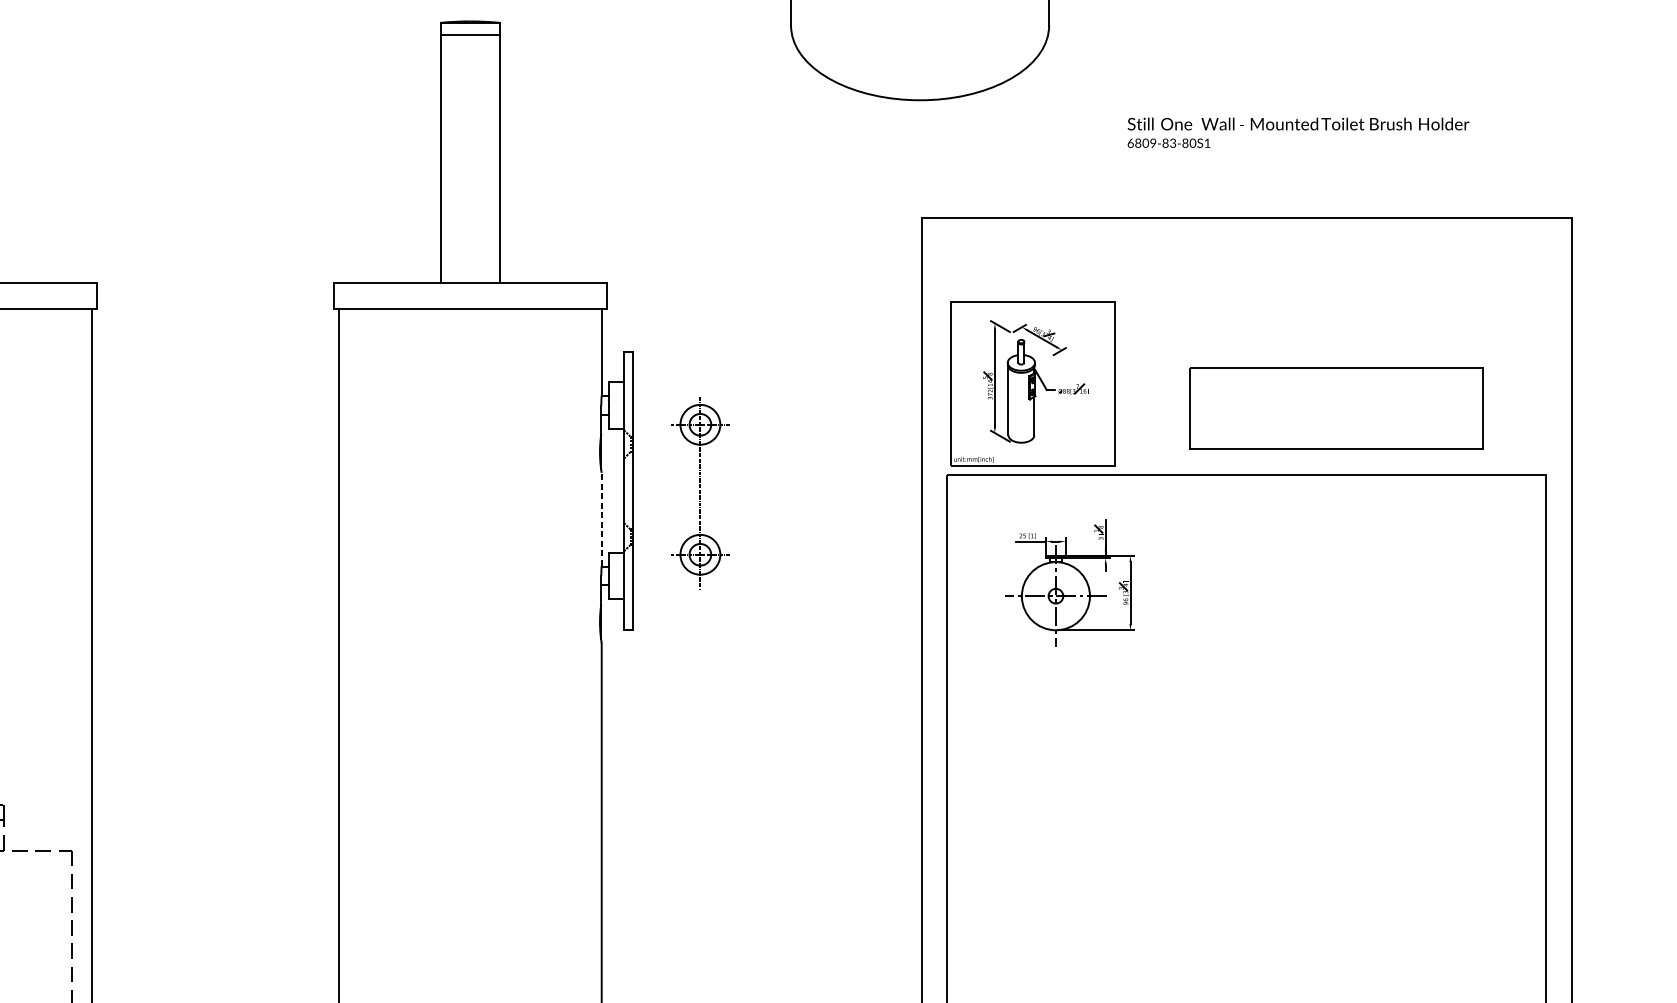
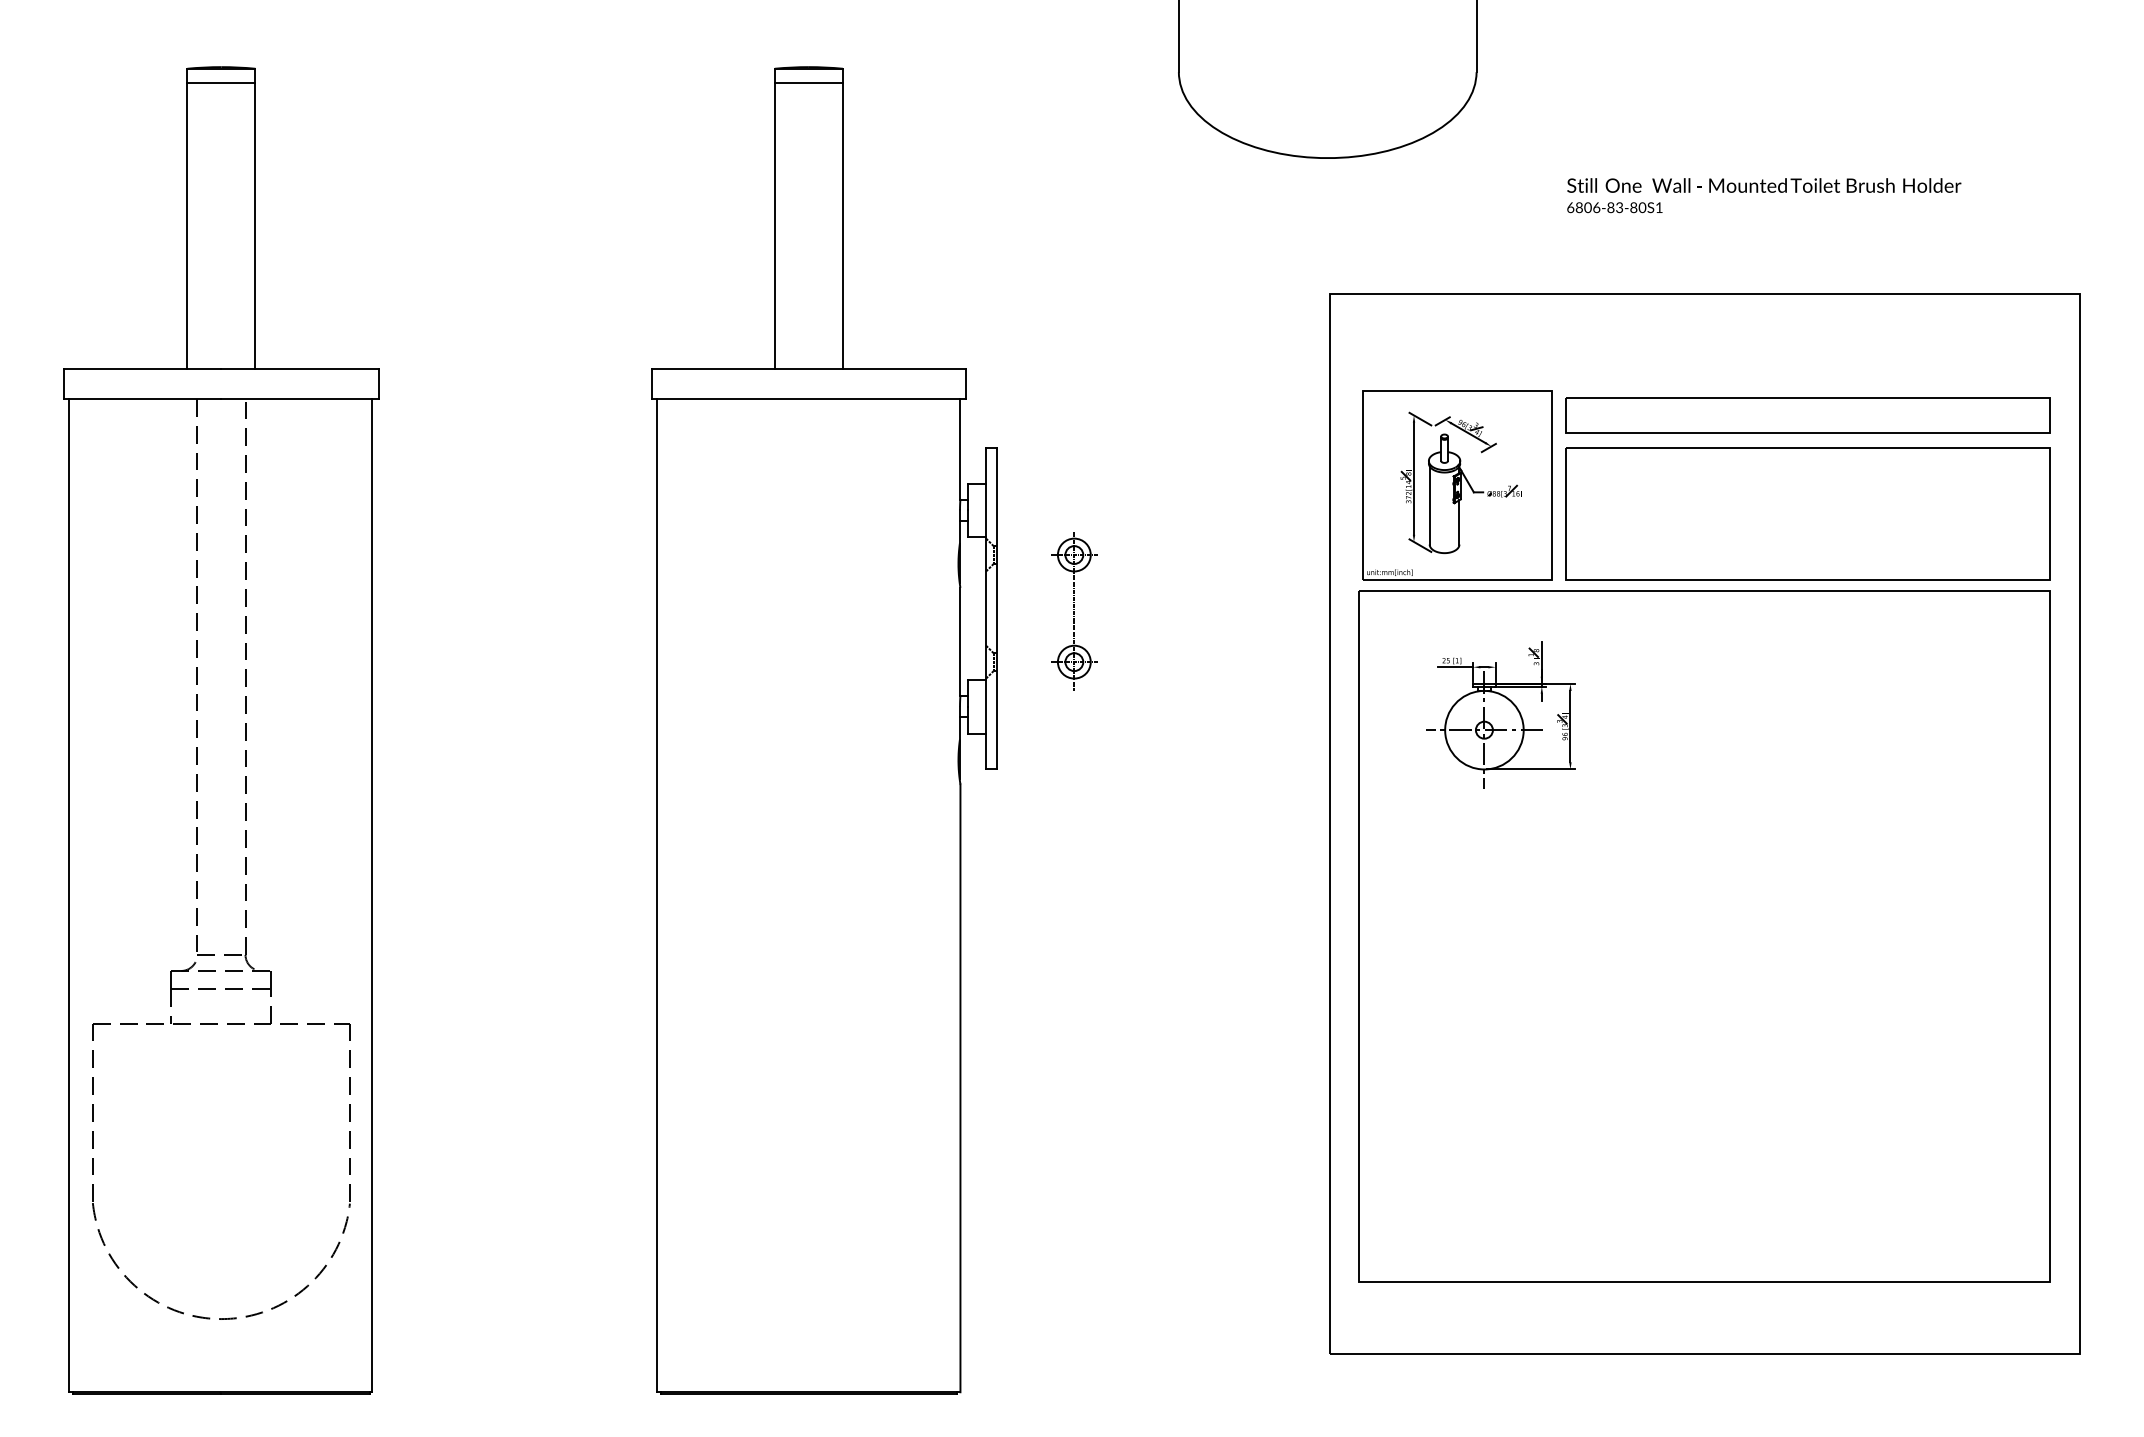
text: (1153, 143) -> (1596, 207), 6809-83-80S1 -> 6806-83-80S1
part: (1336, 323) -> (1807, 415), added
part: (1336, 408) -> (1807, 513), size x1.43
part: (700, 493) -> (1074, 611), size x0.71
line: (601, 519) -> (960, 641), dashed -> solid

